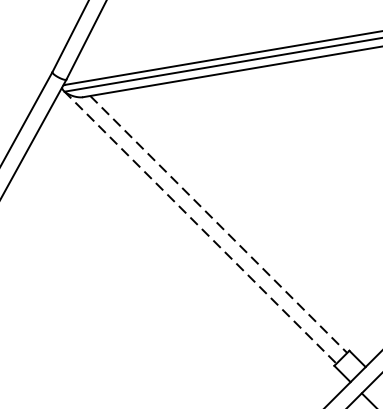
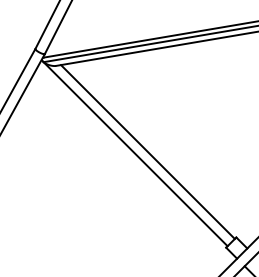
line: (218, 225) -> (147, 152), dashed -> solid
line: (200, 228) -> (135, 154), dashed -> solid

